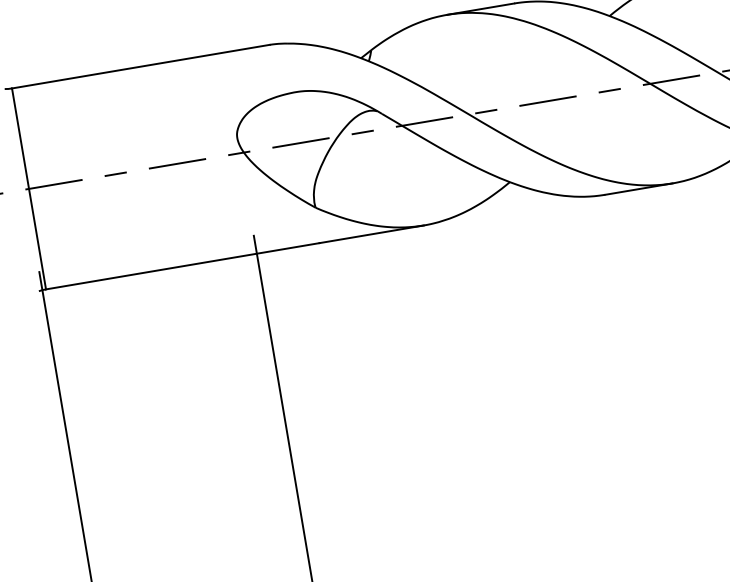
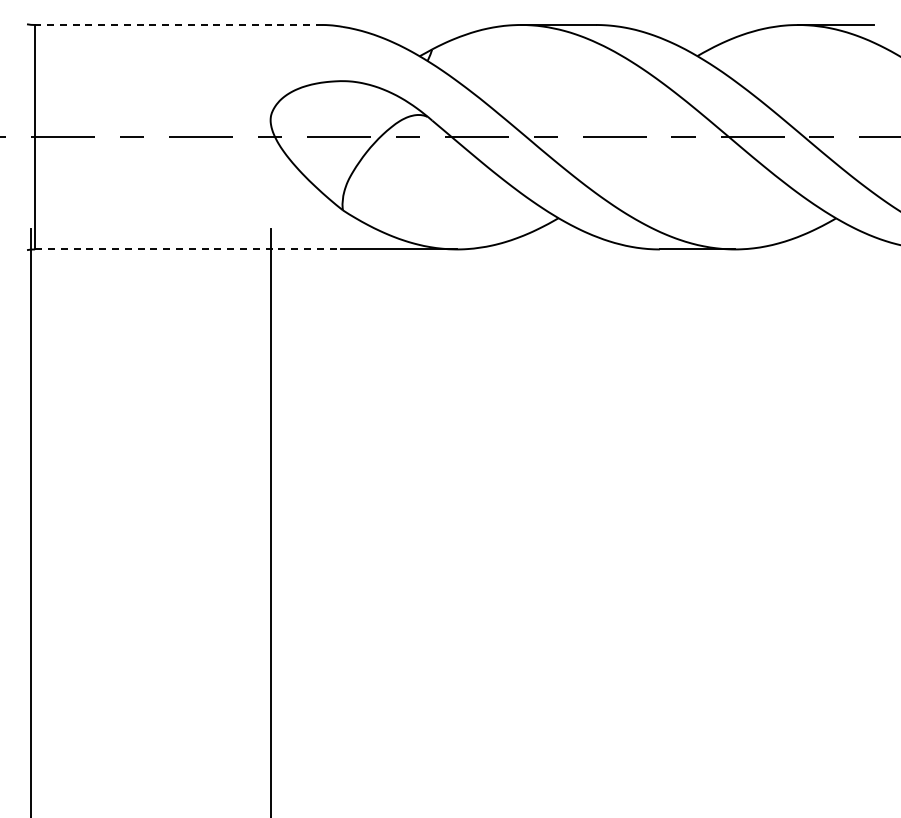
line: (140, 66) -> (178, 24), solid -> dashed
line: (182, 266) -> (187, 249), solid -> dashed

